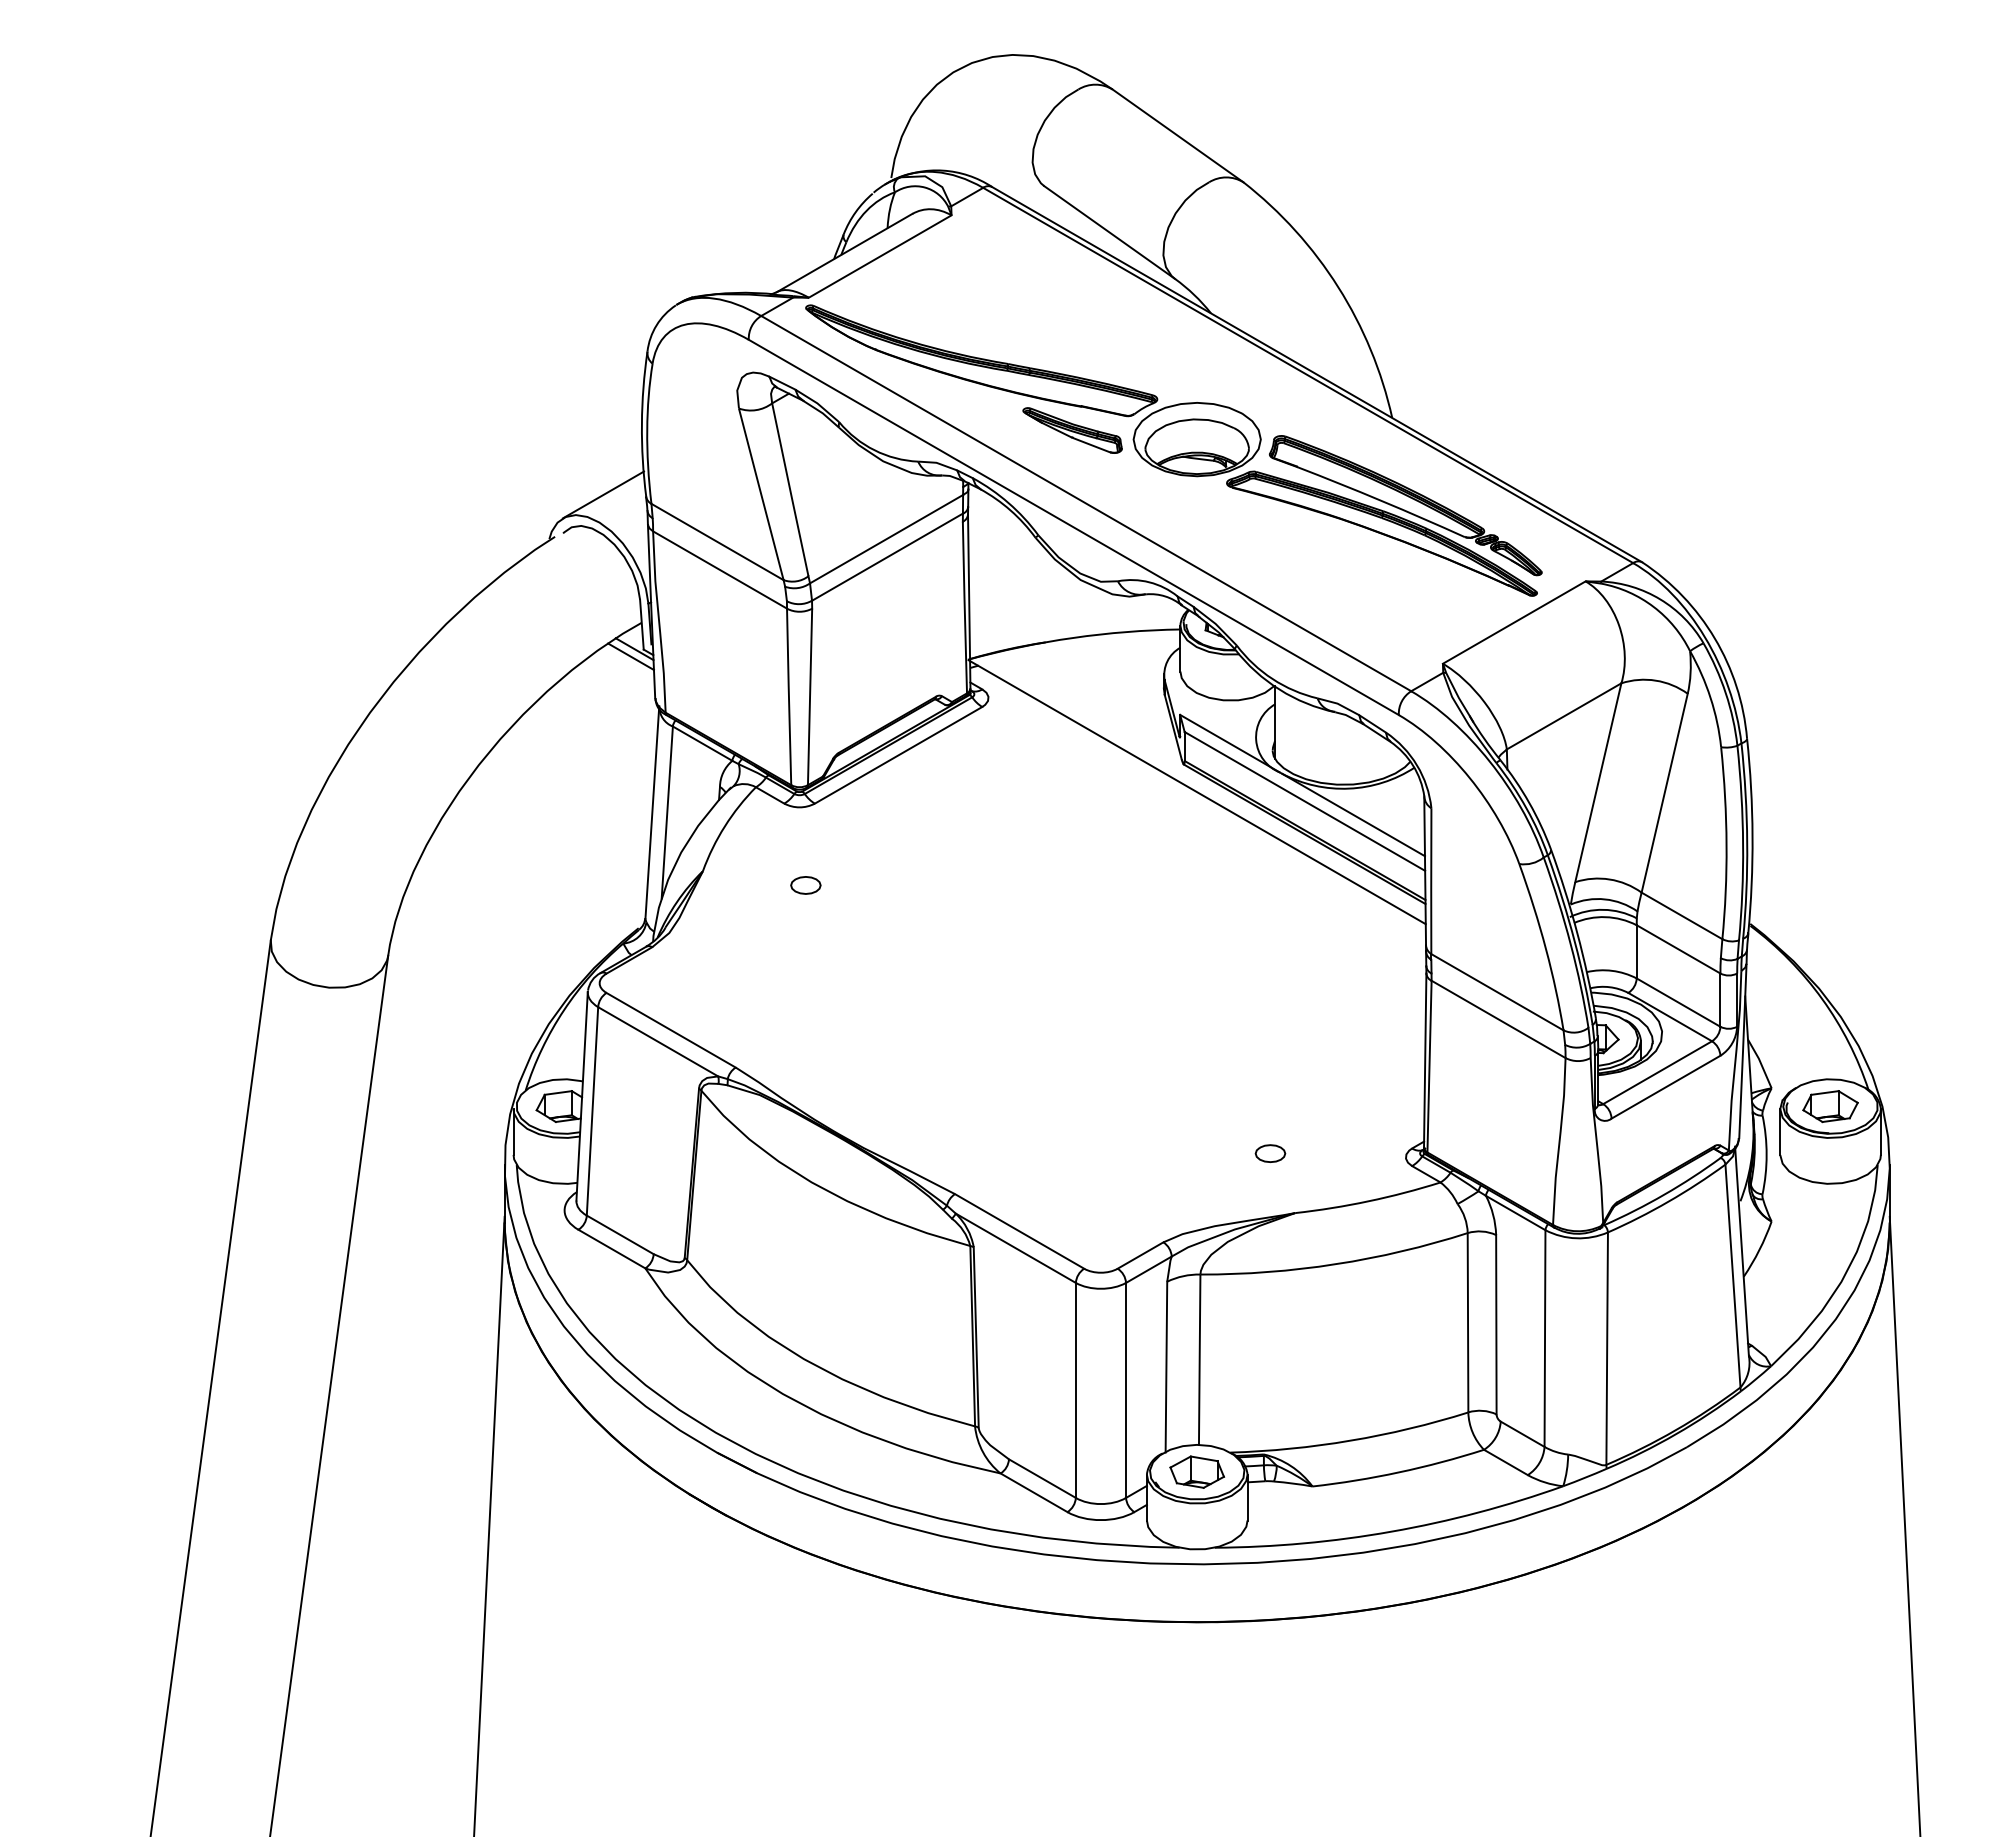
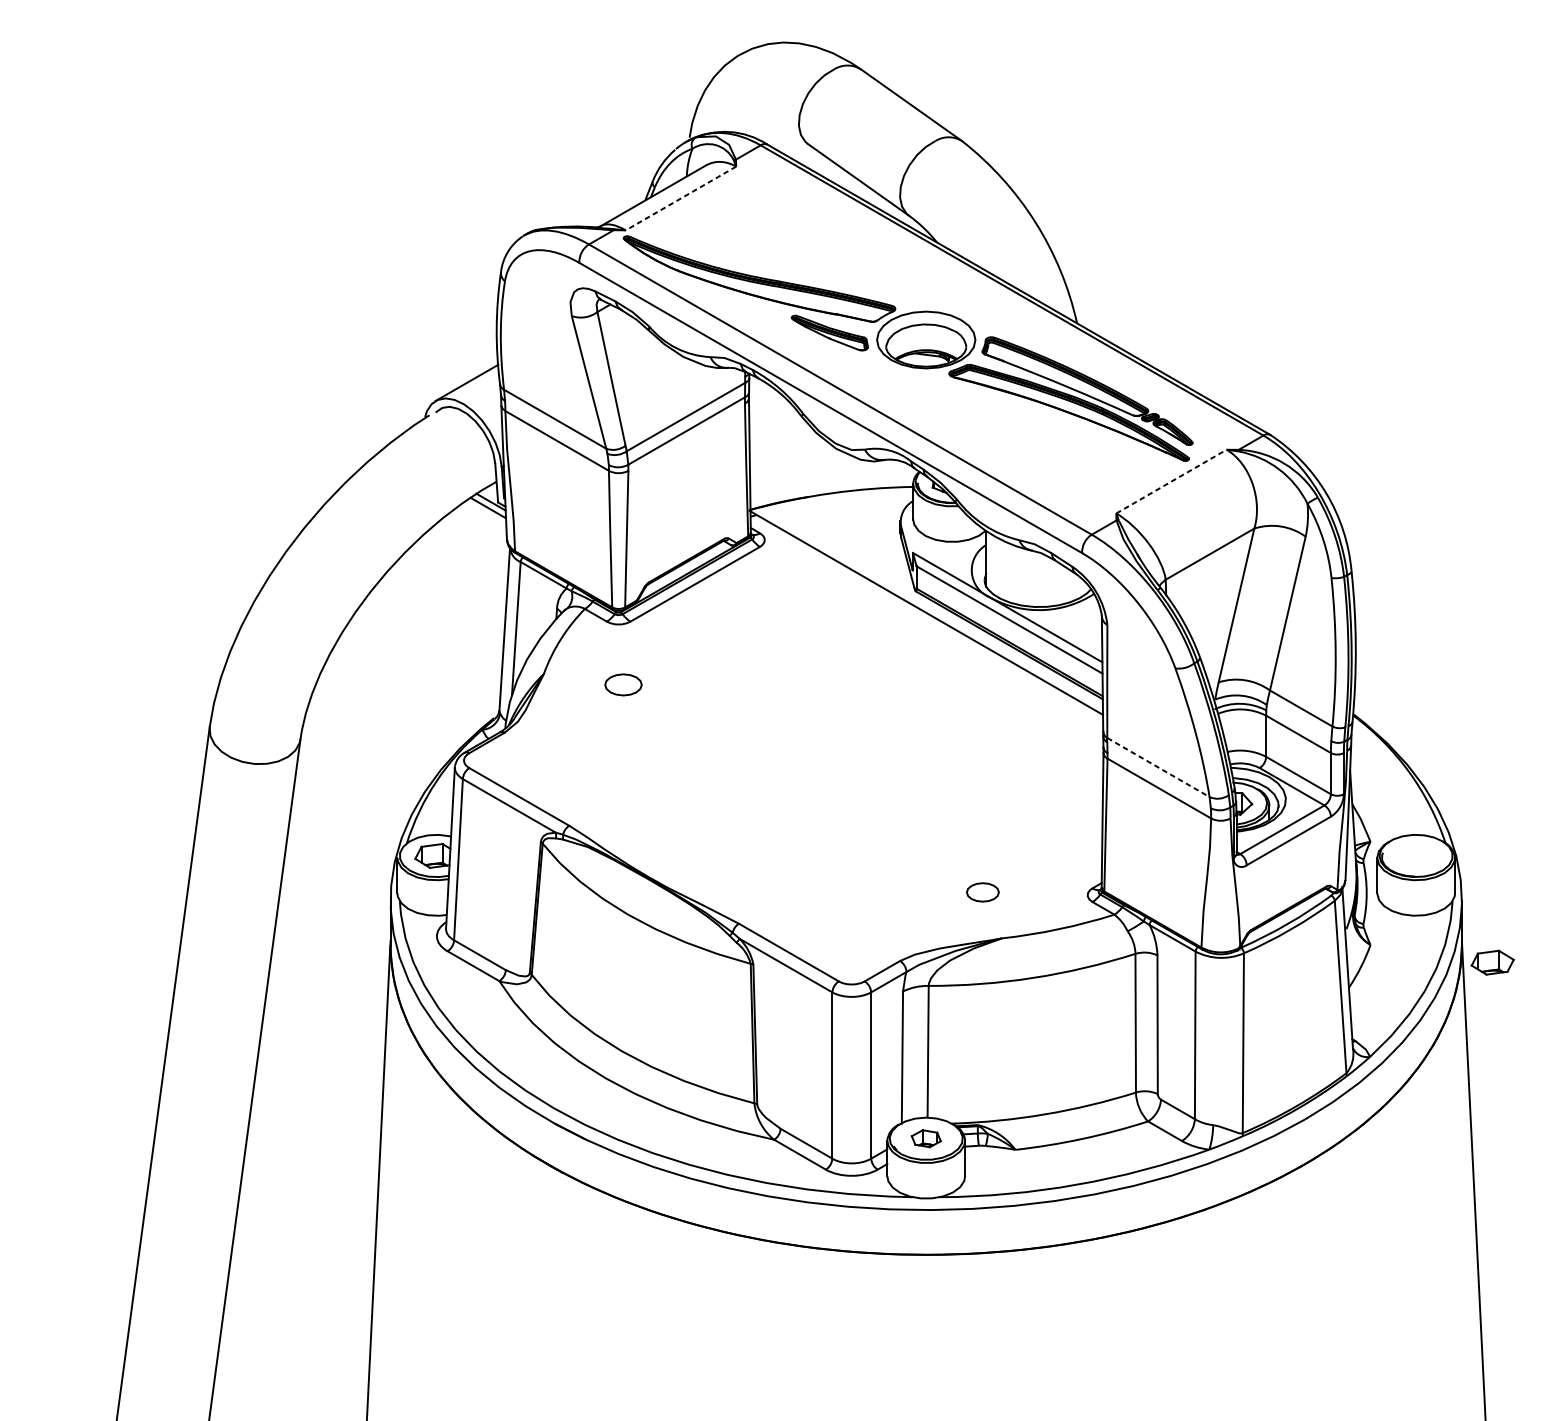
line: (879, 256) -> (680, 198), solid -> dashed
line: (1514, 622) -> (1171, 481), solid -> dashed
part: (805, 885) -> (623, 684), size x1.6
line: (1497, 992) -> (1158, 767), solid -> dashed
part: (1830, 1106) -> (1492, 962), moved
part: (1270, 1153) -> (982, 892), size x1.4
part: (1197, 1471) -> (926, 1138), size x0.7

